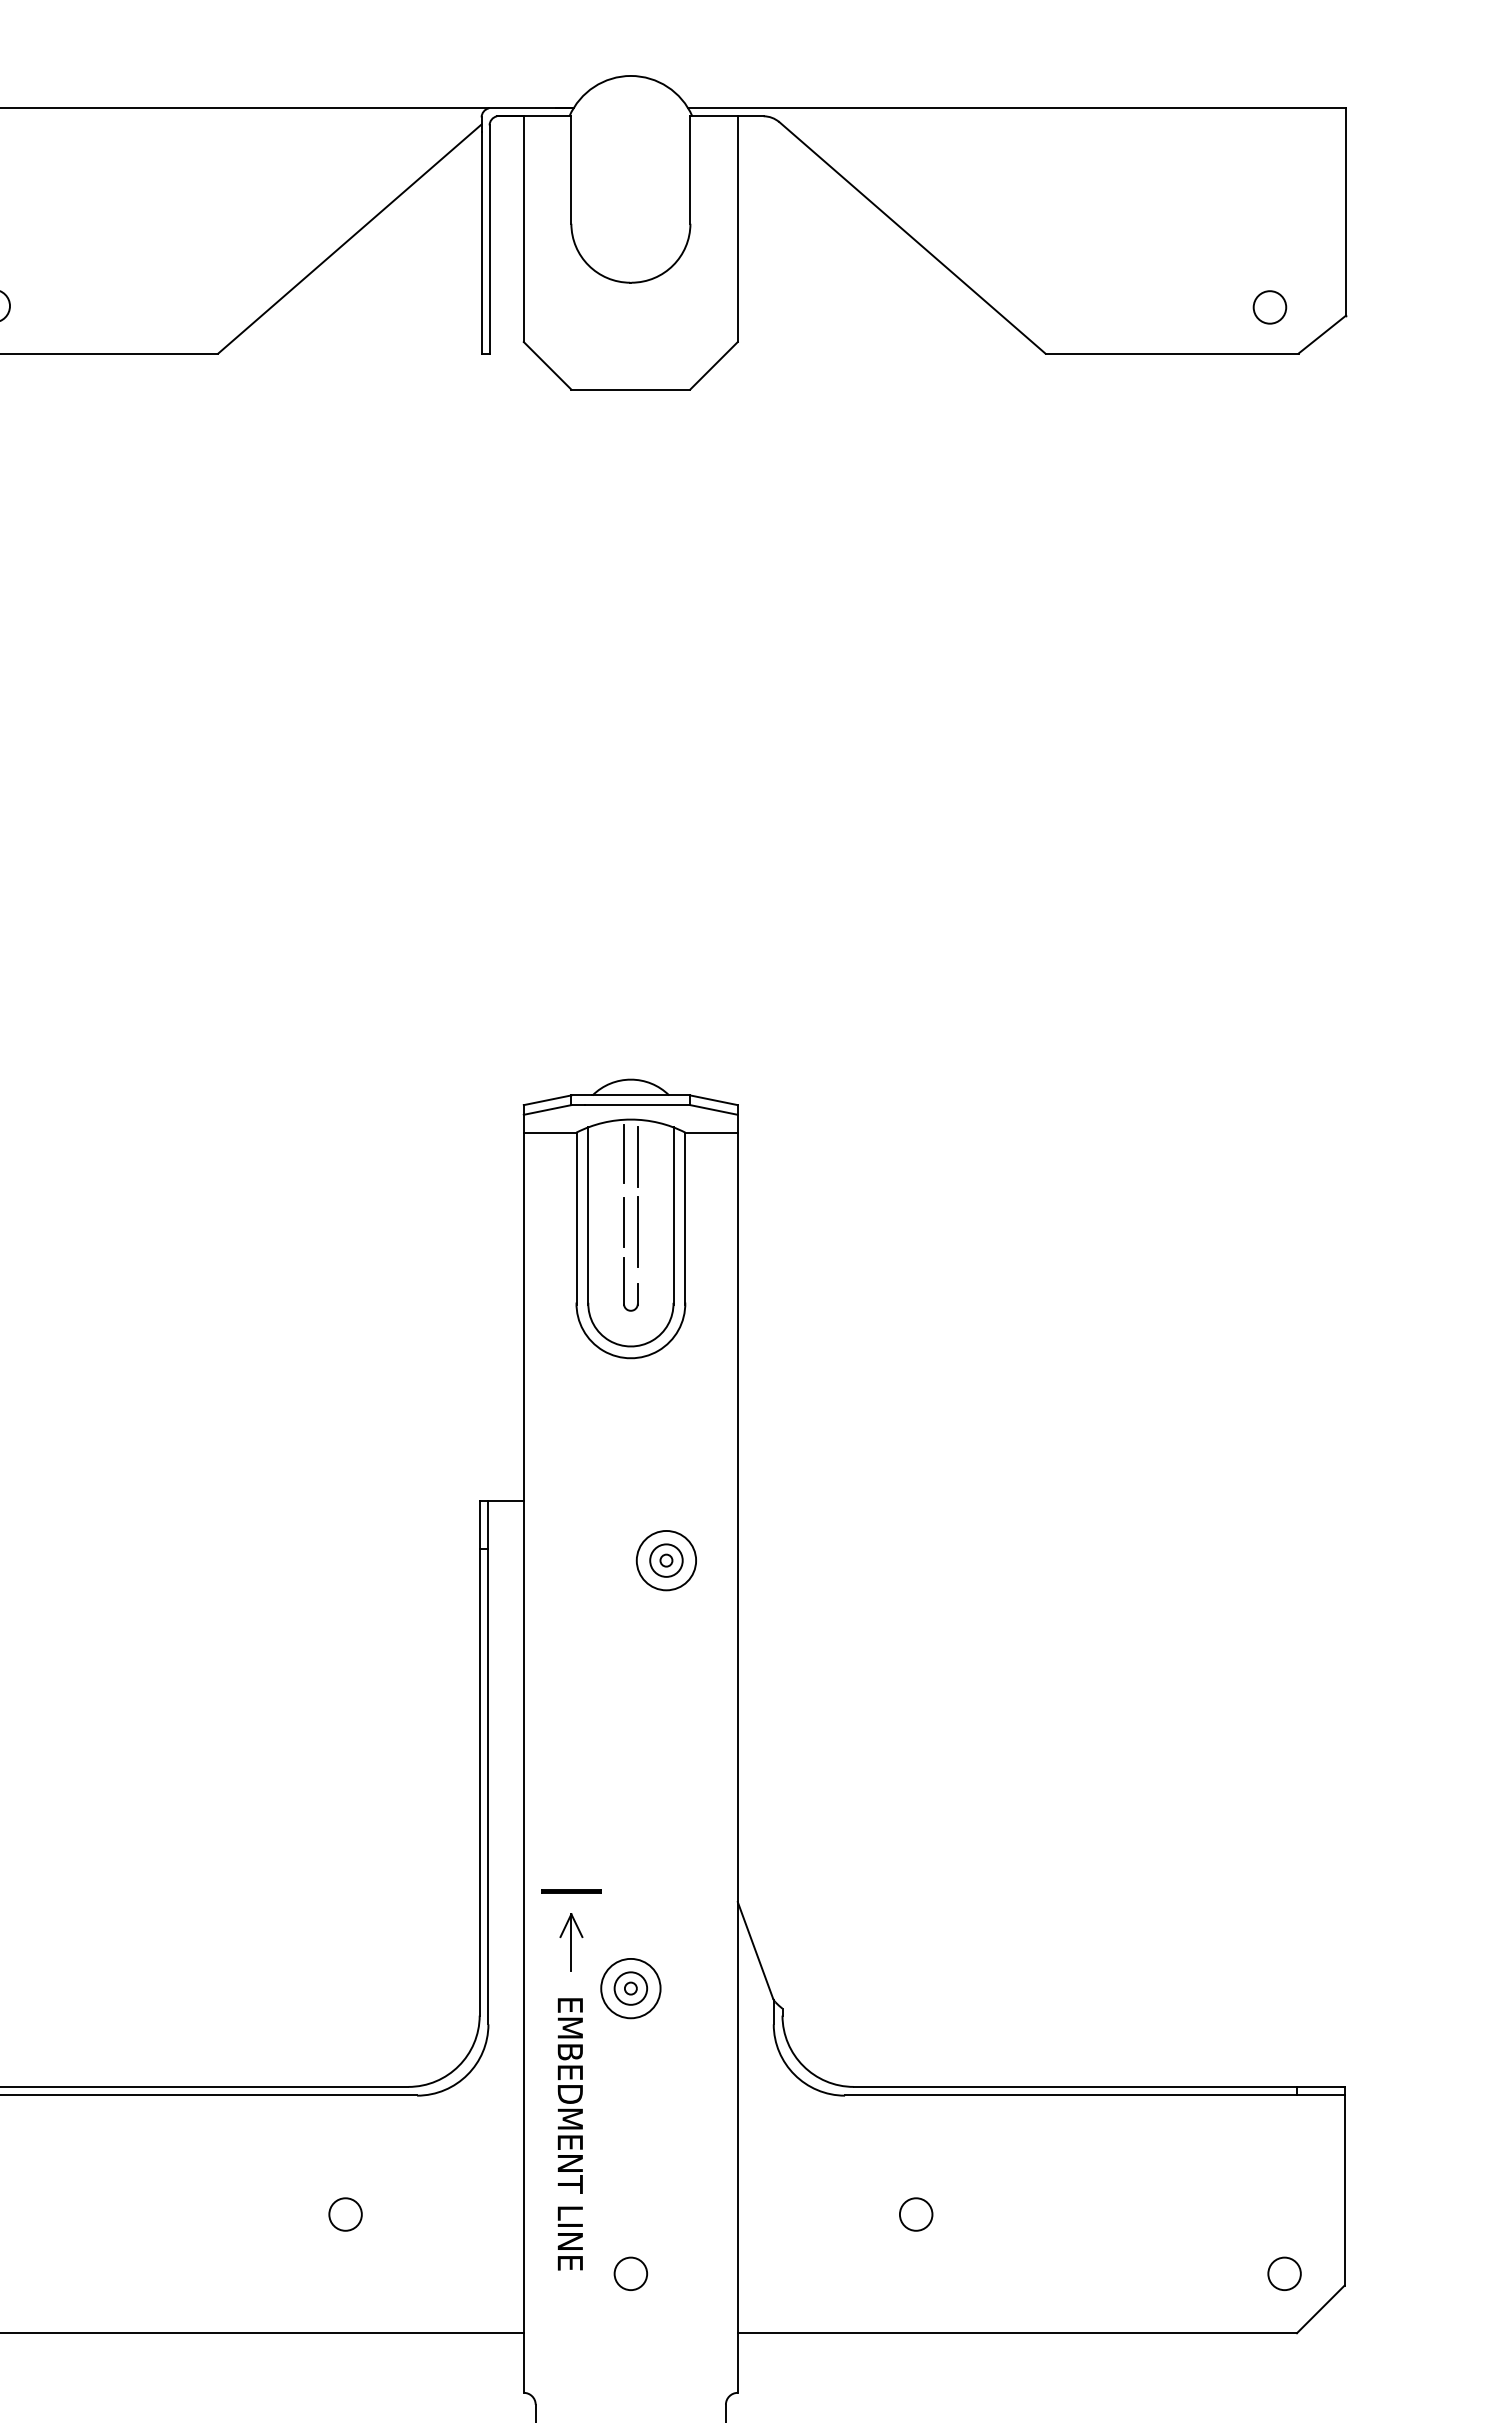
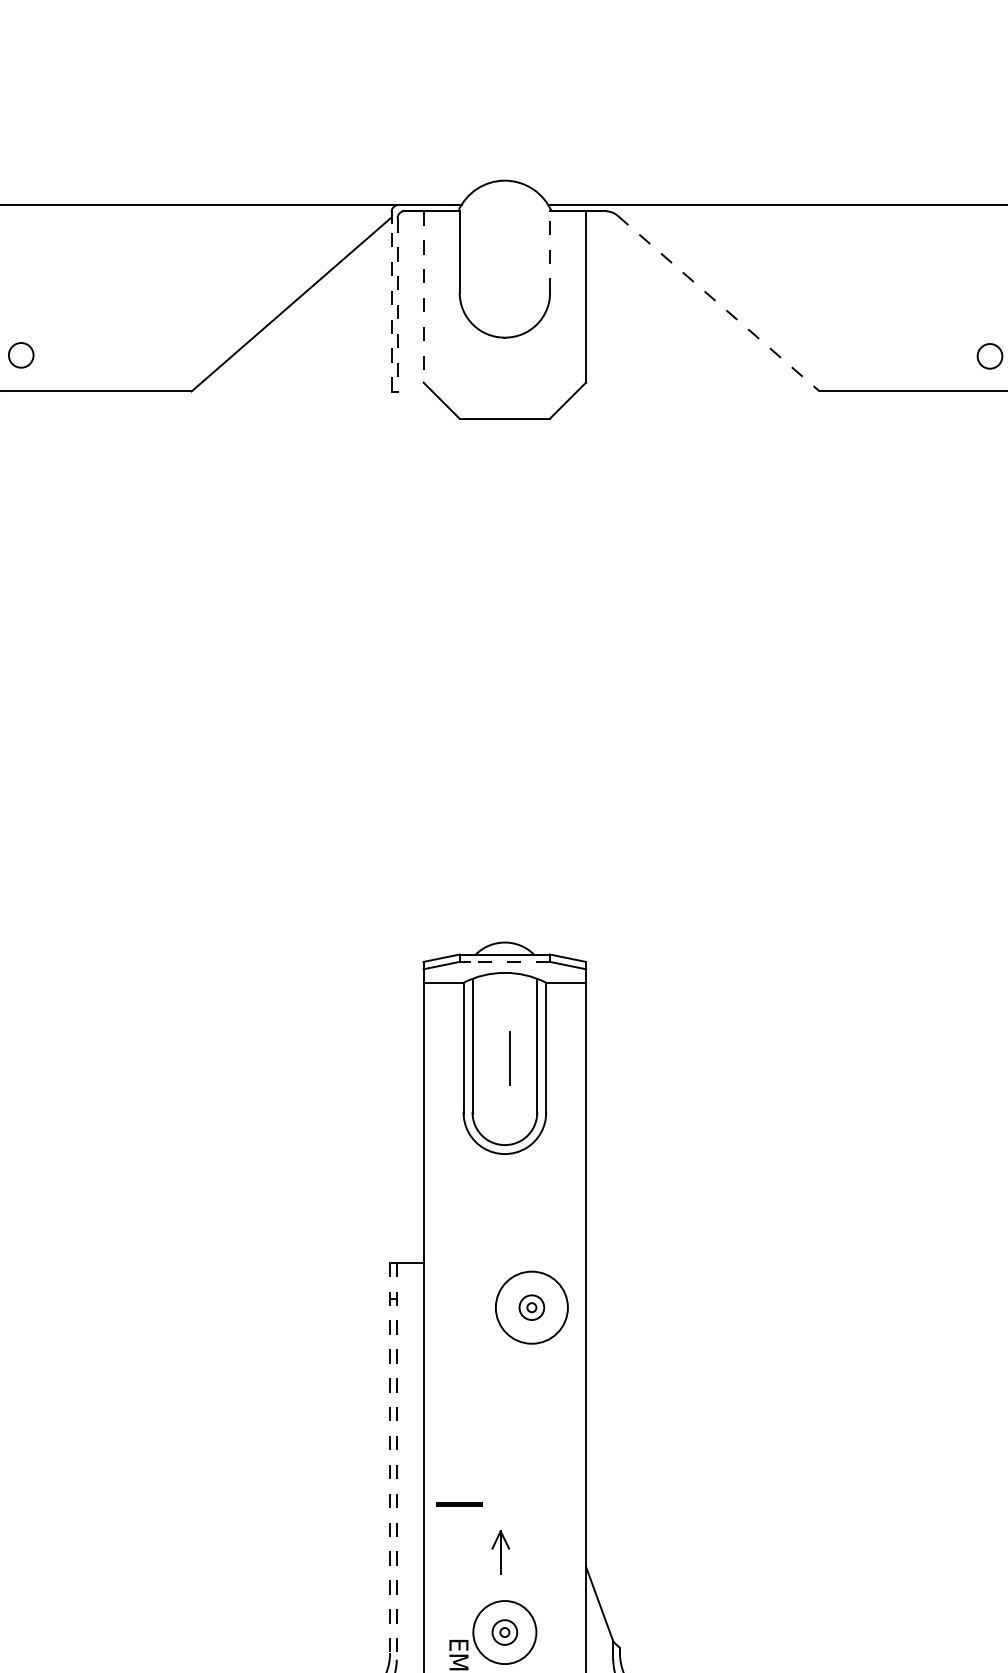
line: (690, 170) -> (550, 252), solid -> dashed
line: (523, 229) -> (423, 297), solid -> dashed
line: (912, 238) -> (718, 304), solid -> dashed
line: (489, 240) -> (397, 305), solid -> dashed
line: (481, 243) -> (391, 307), solid -> dashed
line: (637, 1105) -> (509, 962), solid -> dashed
line: (624, 1153) -> (500, 998), removed
line: (637, 1156) -> (509, 1000), removed
line: (624, 1222) -> (500, 1050), removed
part: (630, 1284) -> (504, 1098), removed
circle: (666, 1560) -> (531, 1307), size x1.6
line: (479, 1758) -> (389, 1457), solid -> dashed
line: (488, 1762) -> (396, 1460), solid -> dashed
line: (571, 1891) -> (459, 1504), moved
part: (571, 1942) -> (500, 1552), moved
circle: (630, 1988) -> (504, 1632), size x1.4

